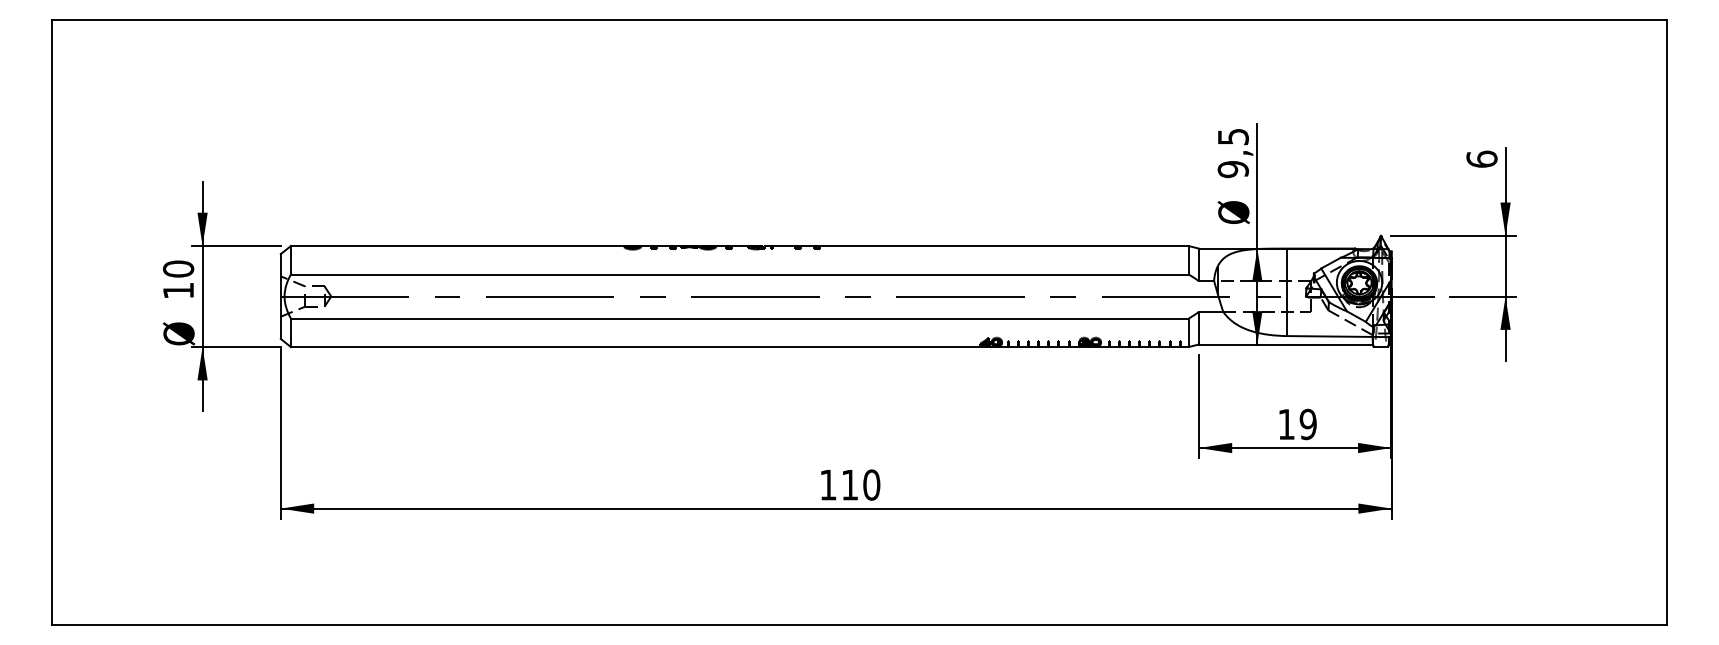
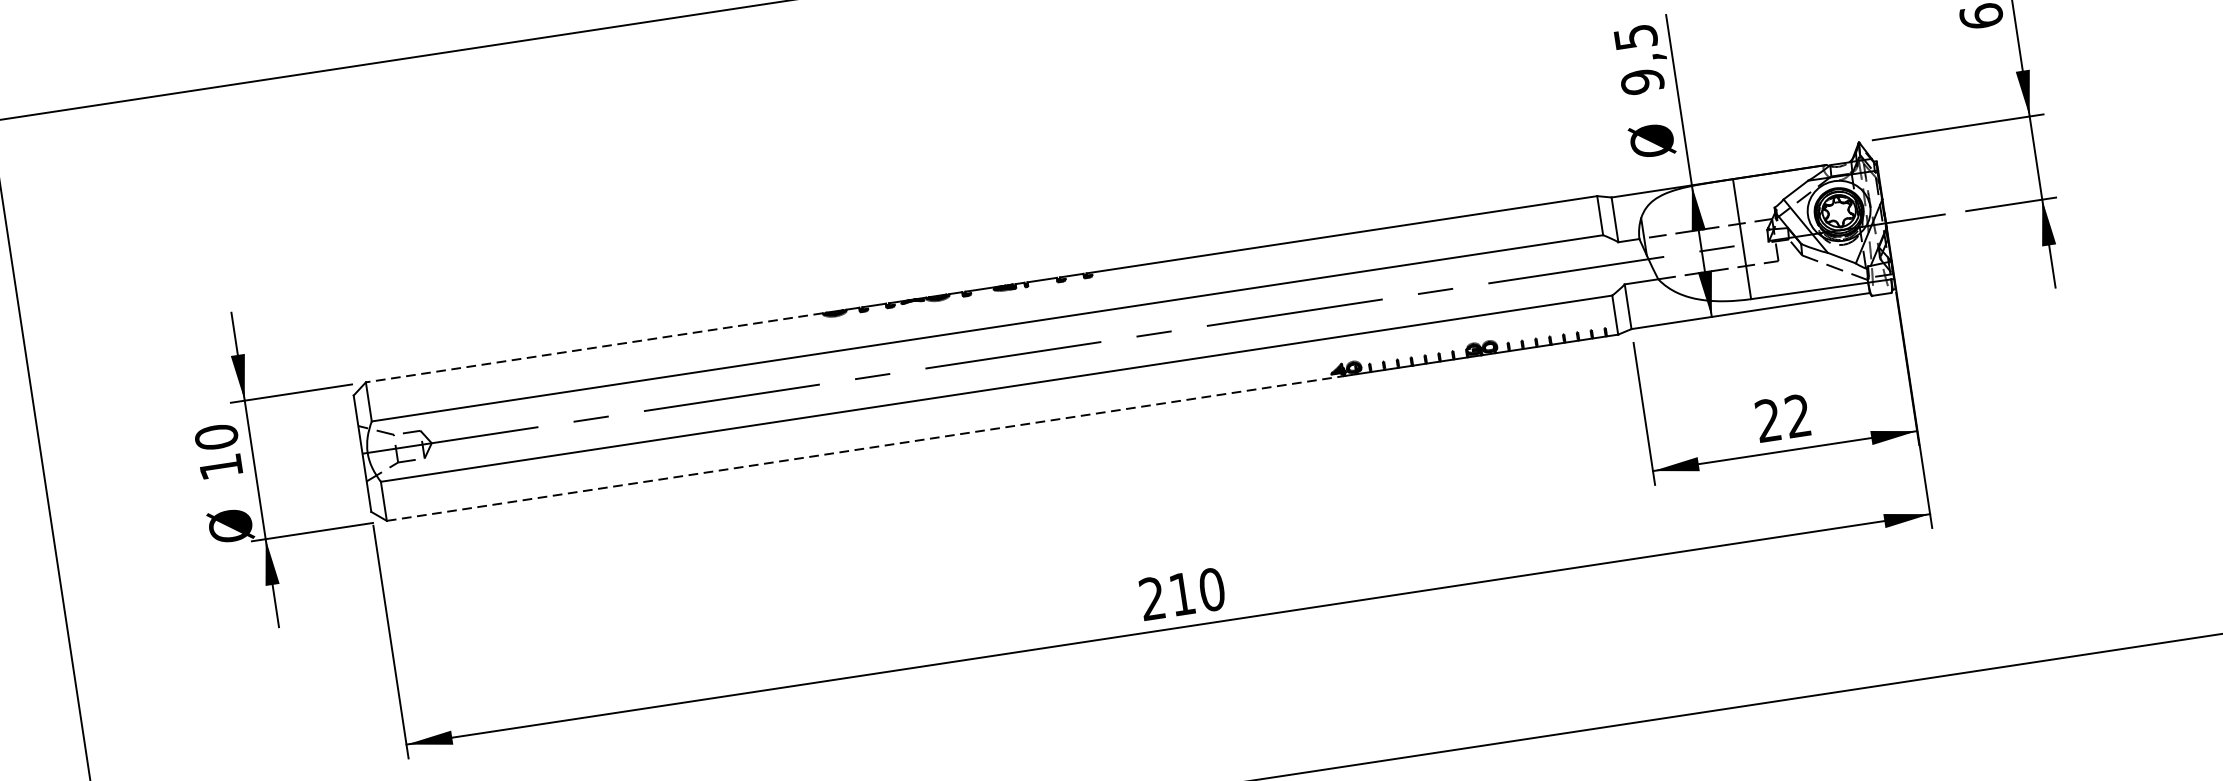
line: (457, 246) -> (594, 348), solid -> dashed
line: (639, 347) -> (865, 449), solid -> dashed
text: (1297, 424) -> (1783, 418), 19 -> 22
text: (828, 484) -> (1152, 597), 110 -> 210

